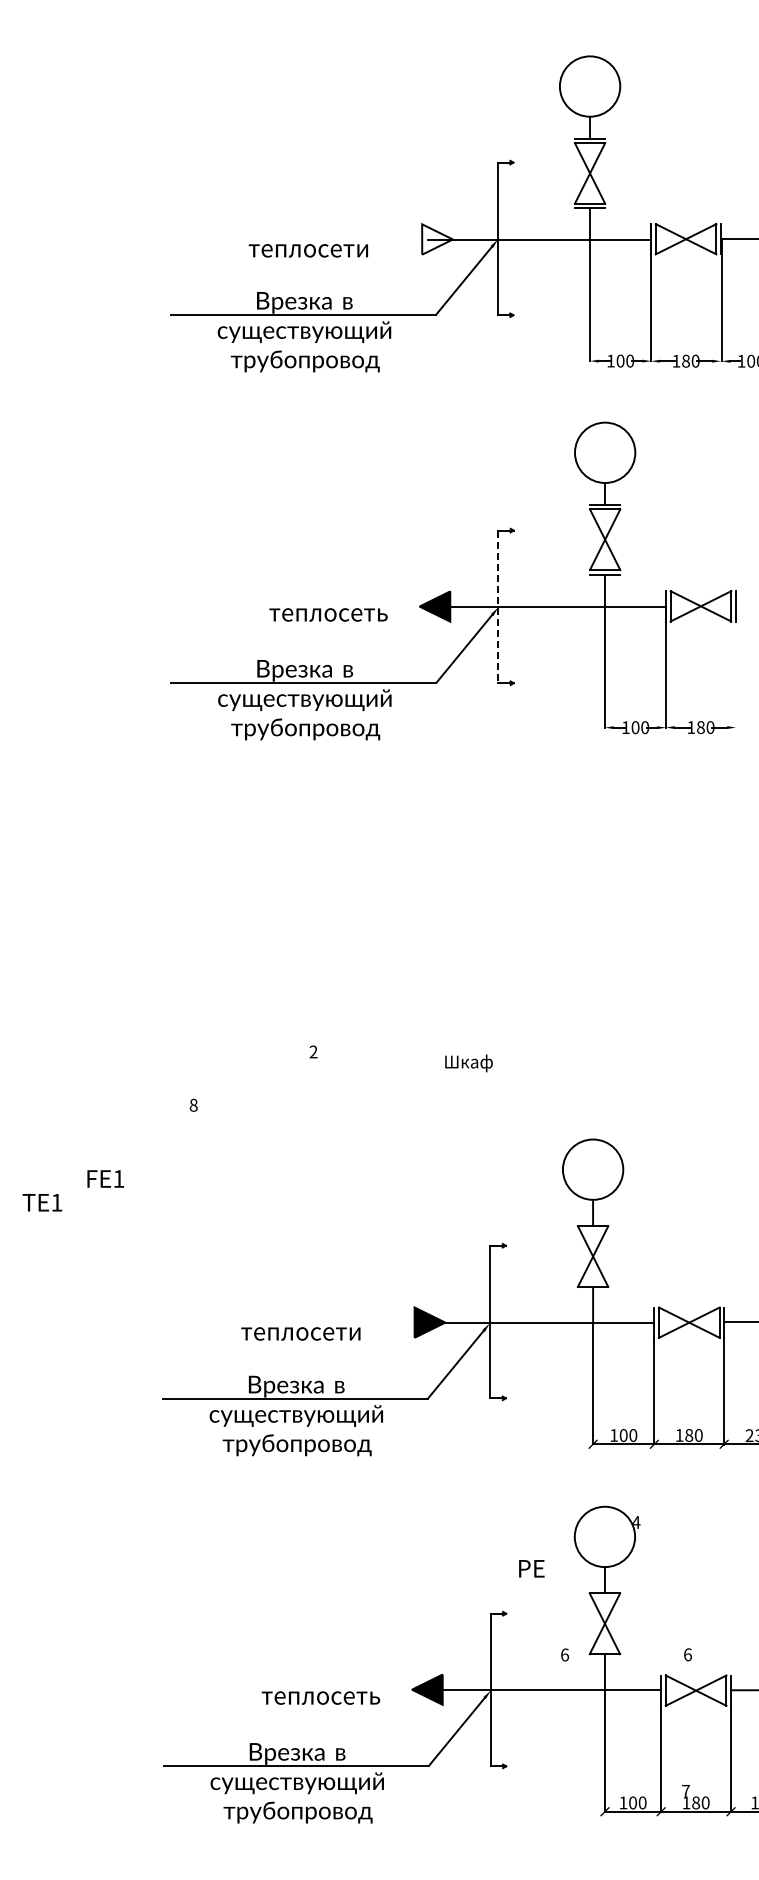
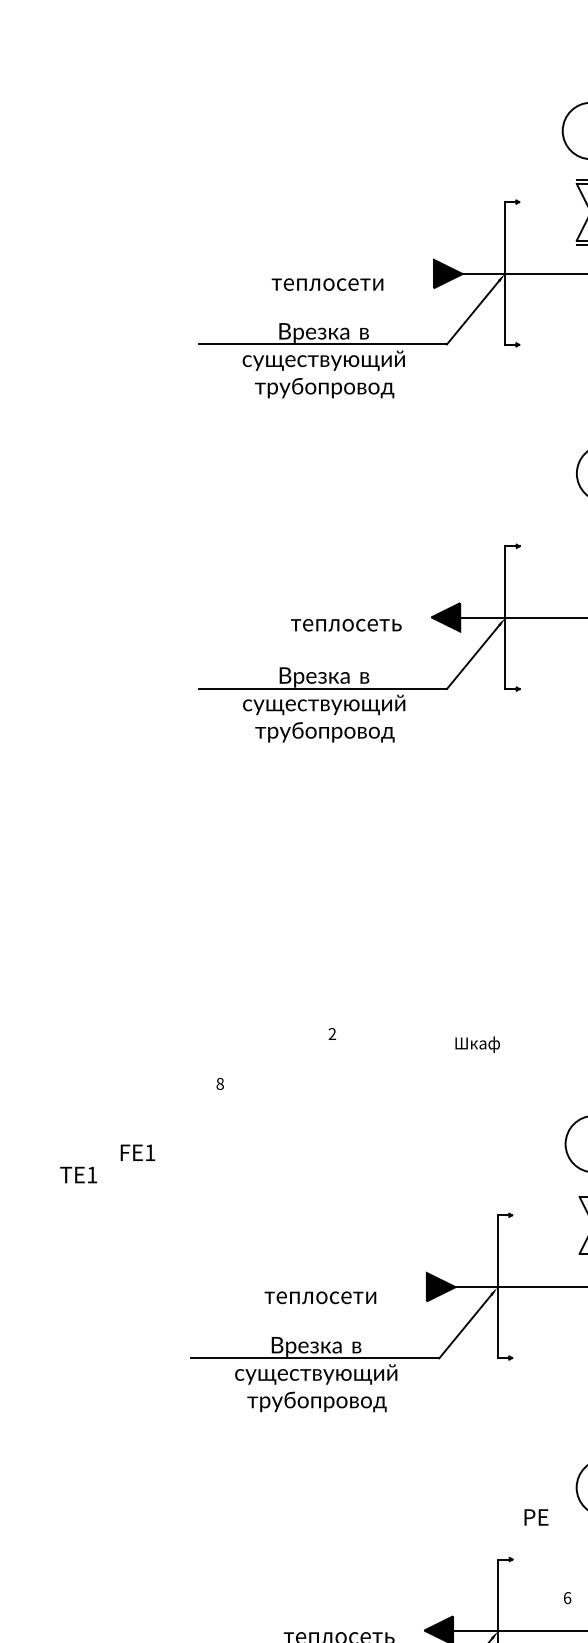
fill: (437, 239) -> (448, 274), added
line: (498, 607) -> (505, 618), dashed -> solid

